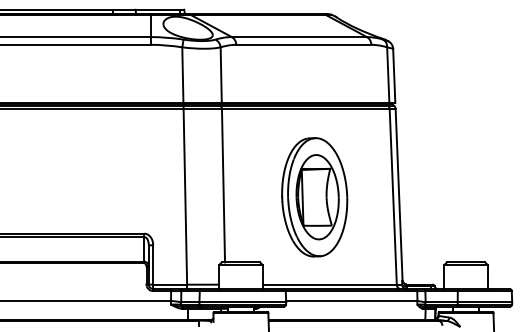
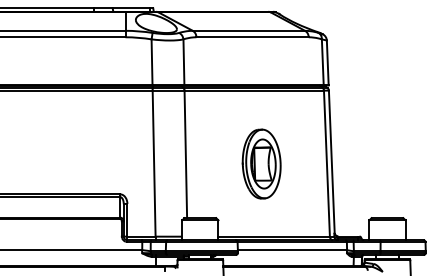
part: (314, 197) -> (261, 164), size x0.7

